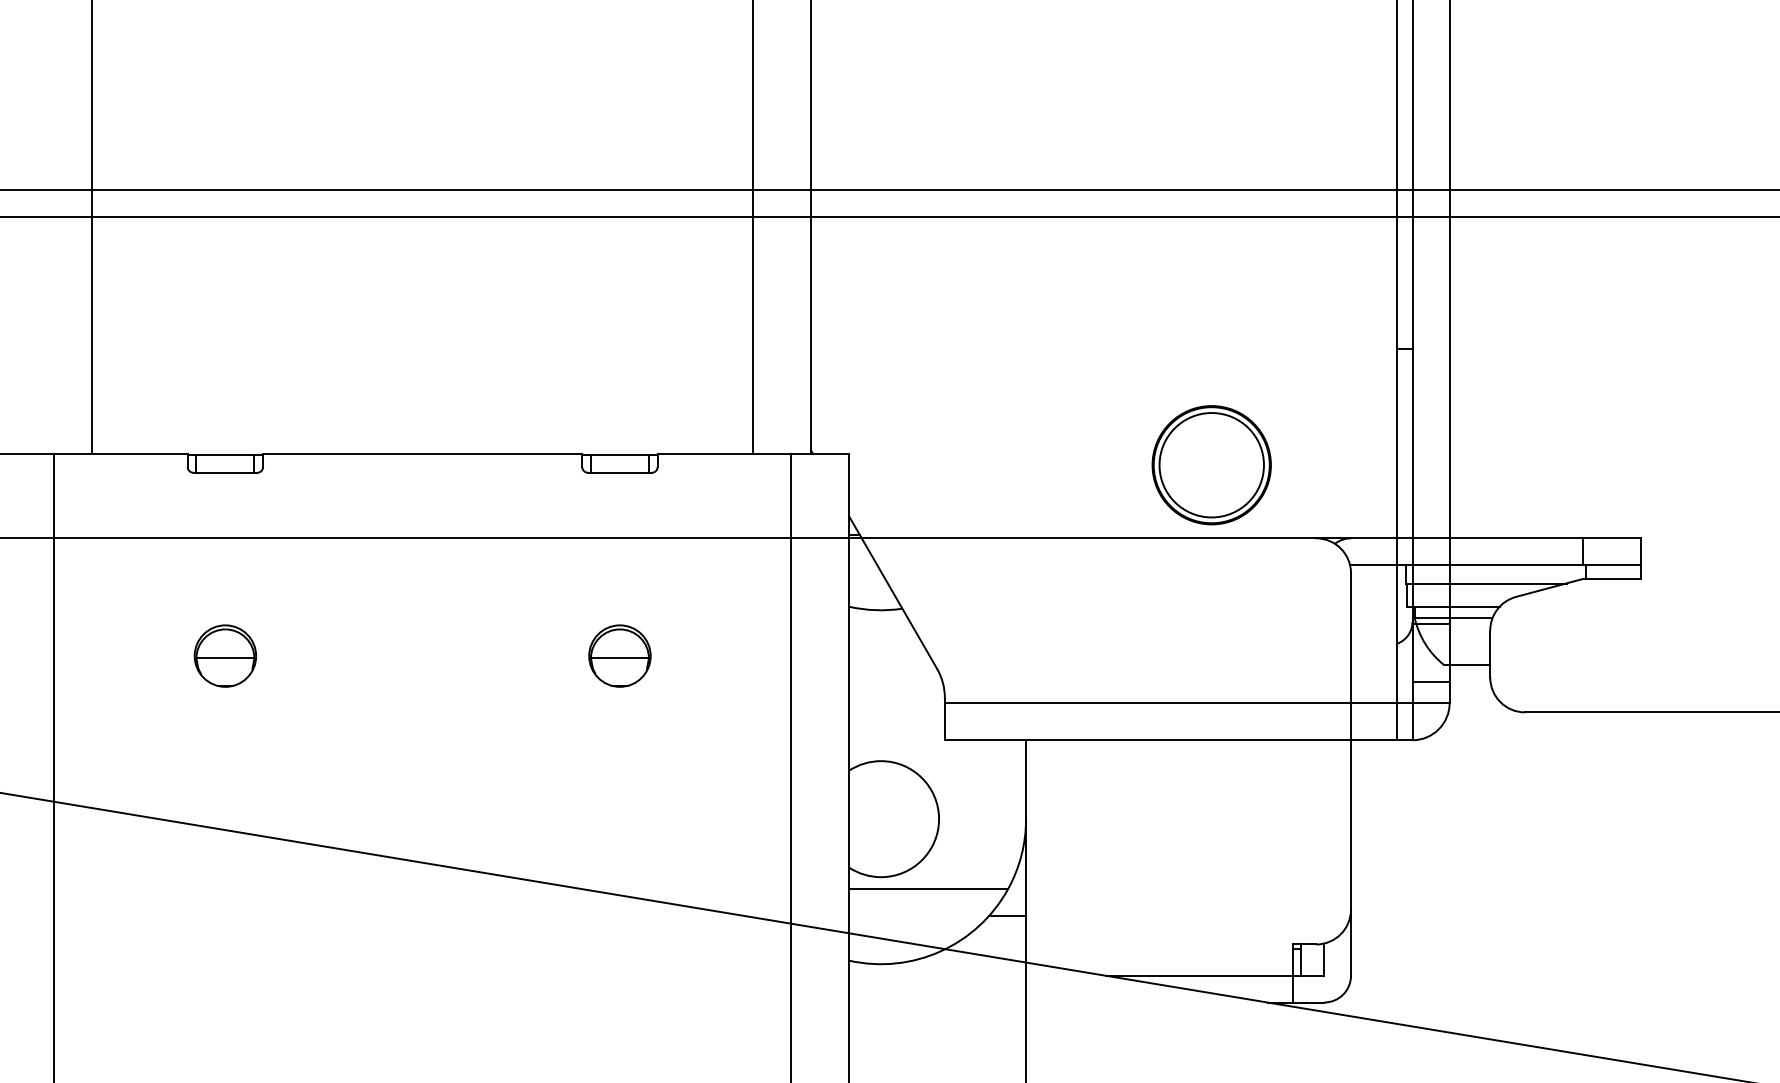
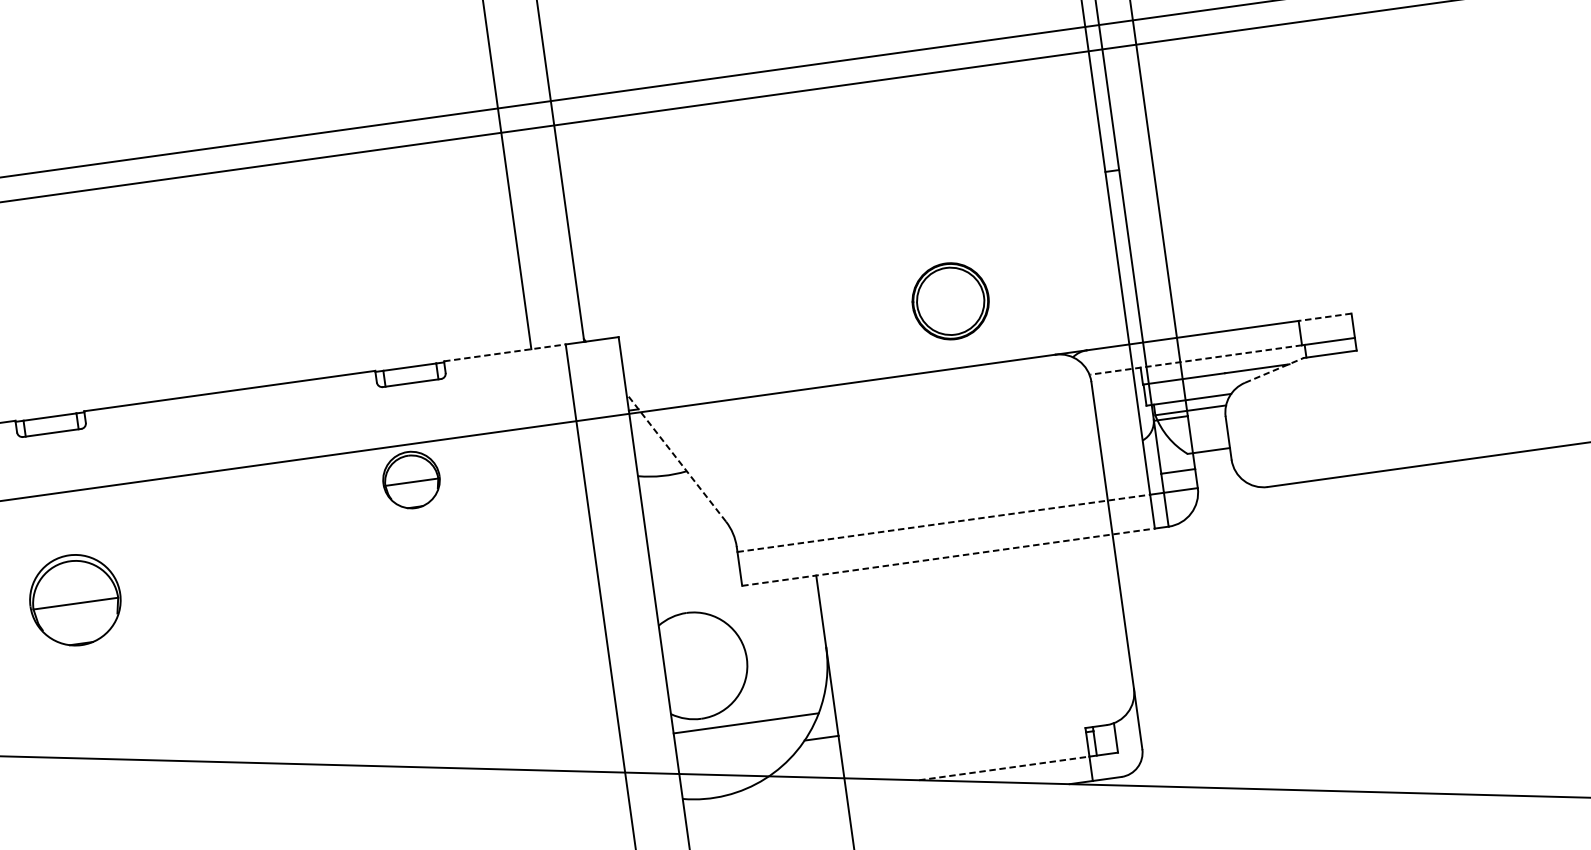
line: (724, 454) -> (505, 353), solid -> dashed
part: (1211, 465) -> (950, 301), size x0.7
line: (1611, 538) -> (1324, 317), solid -> dashed
line: (1466, 565) -> (1195, 360), solid -> dashed
line: (1549, 587) -> (1274, 370), solid -> dashed
line: (893, 592) -> (676, 457), solid -> dashed
part: (225, 655) -> (75, 599), size x1.6
part: (619, 655) -> (411, 479), moved
line: (1171, 703) -> (944, 523), solid -> dashed
line: (1171, 740) -> (948, 557), solid -> dashed
line: (1200, 975) -> (1005, 768), solid -> dashed

